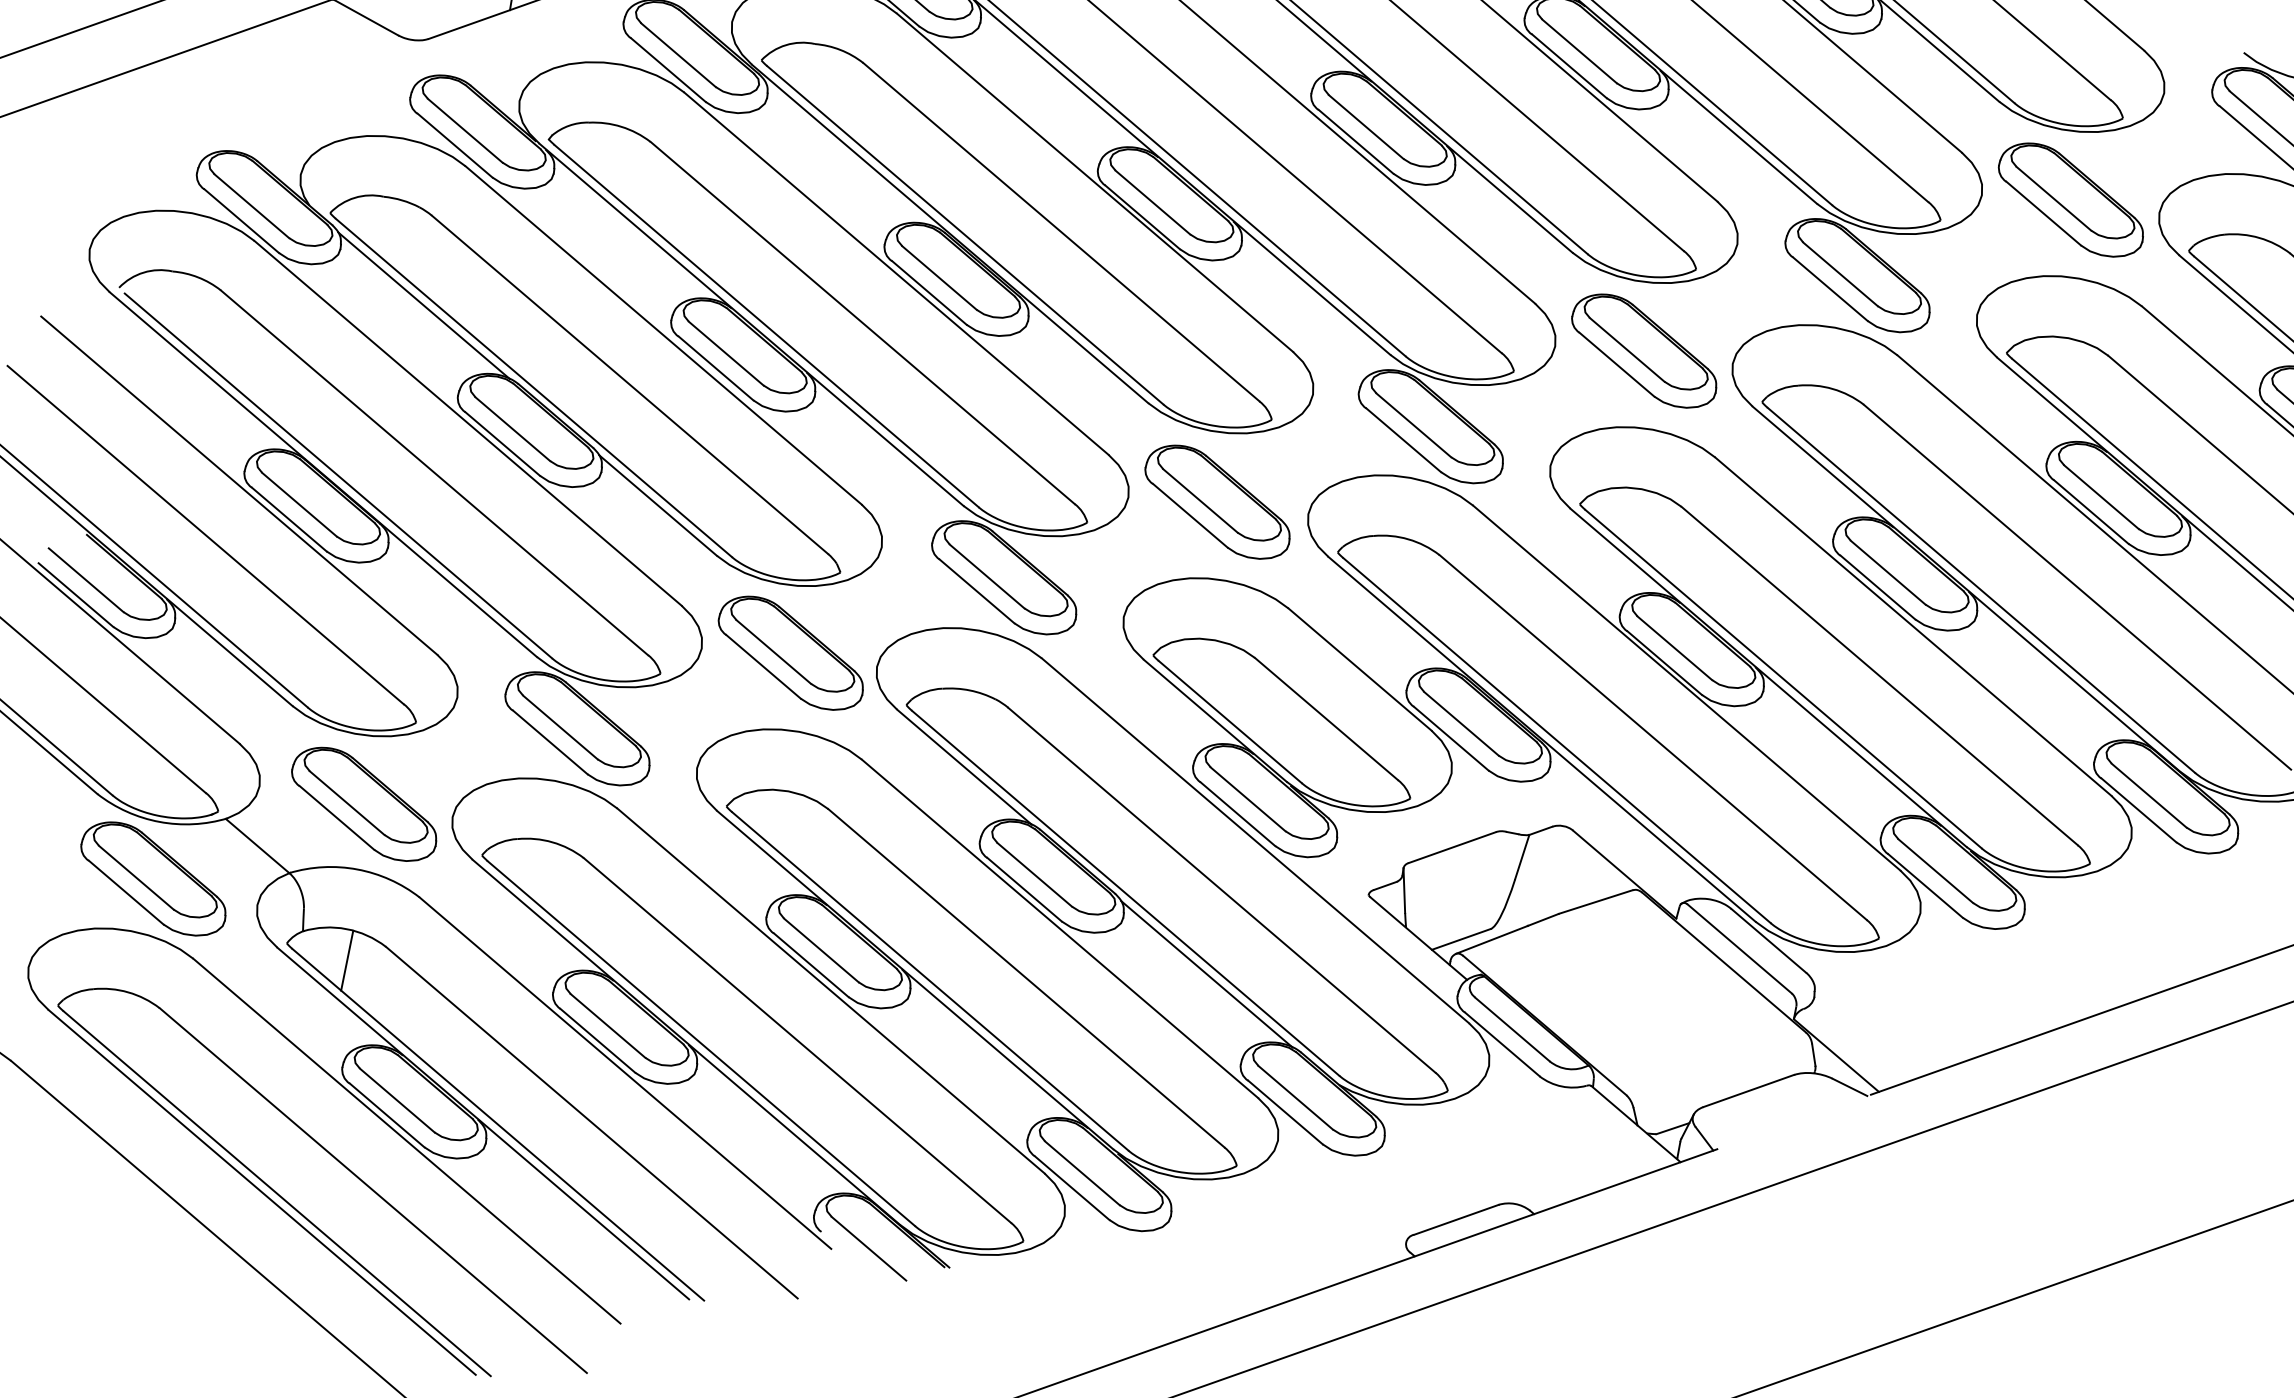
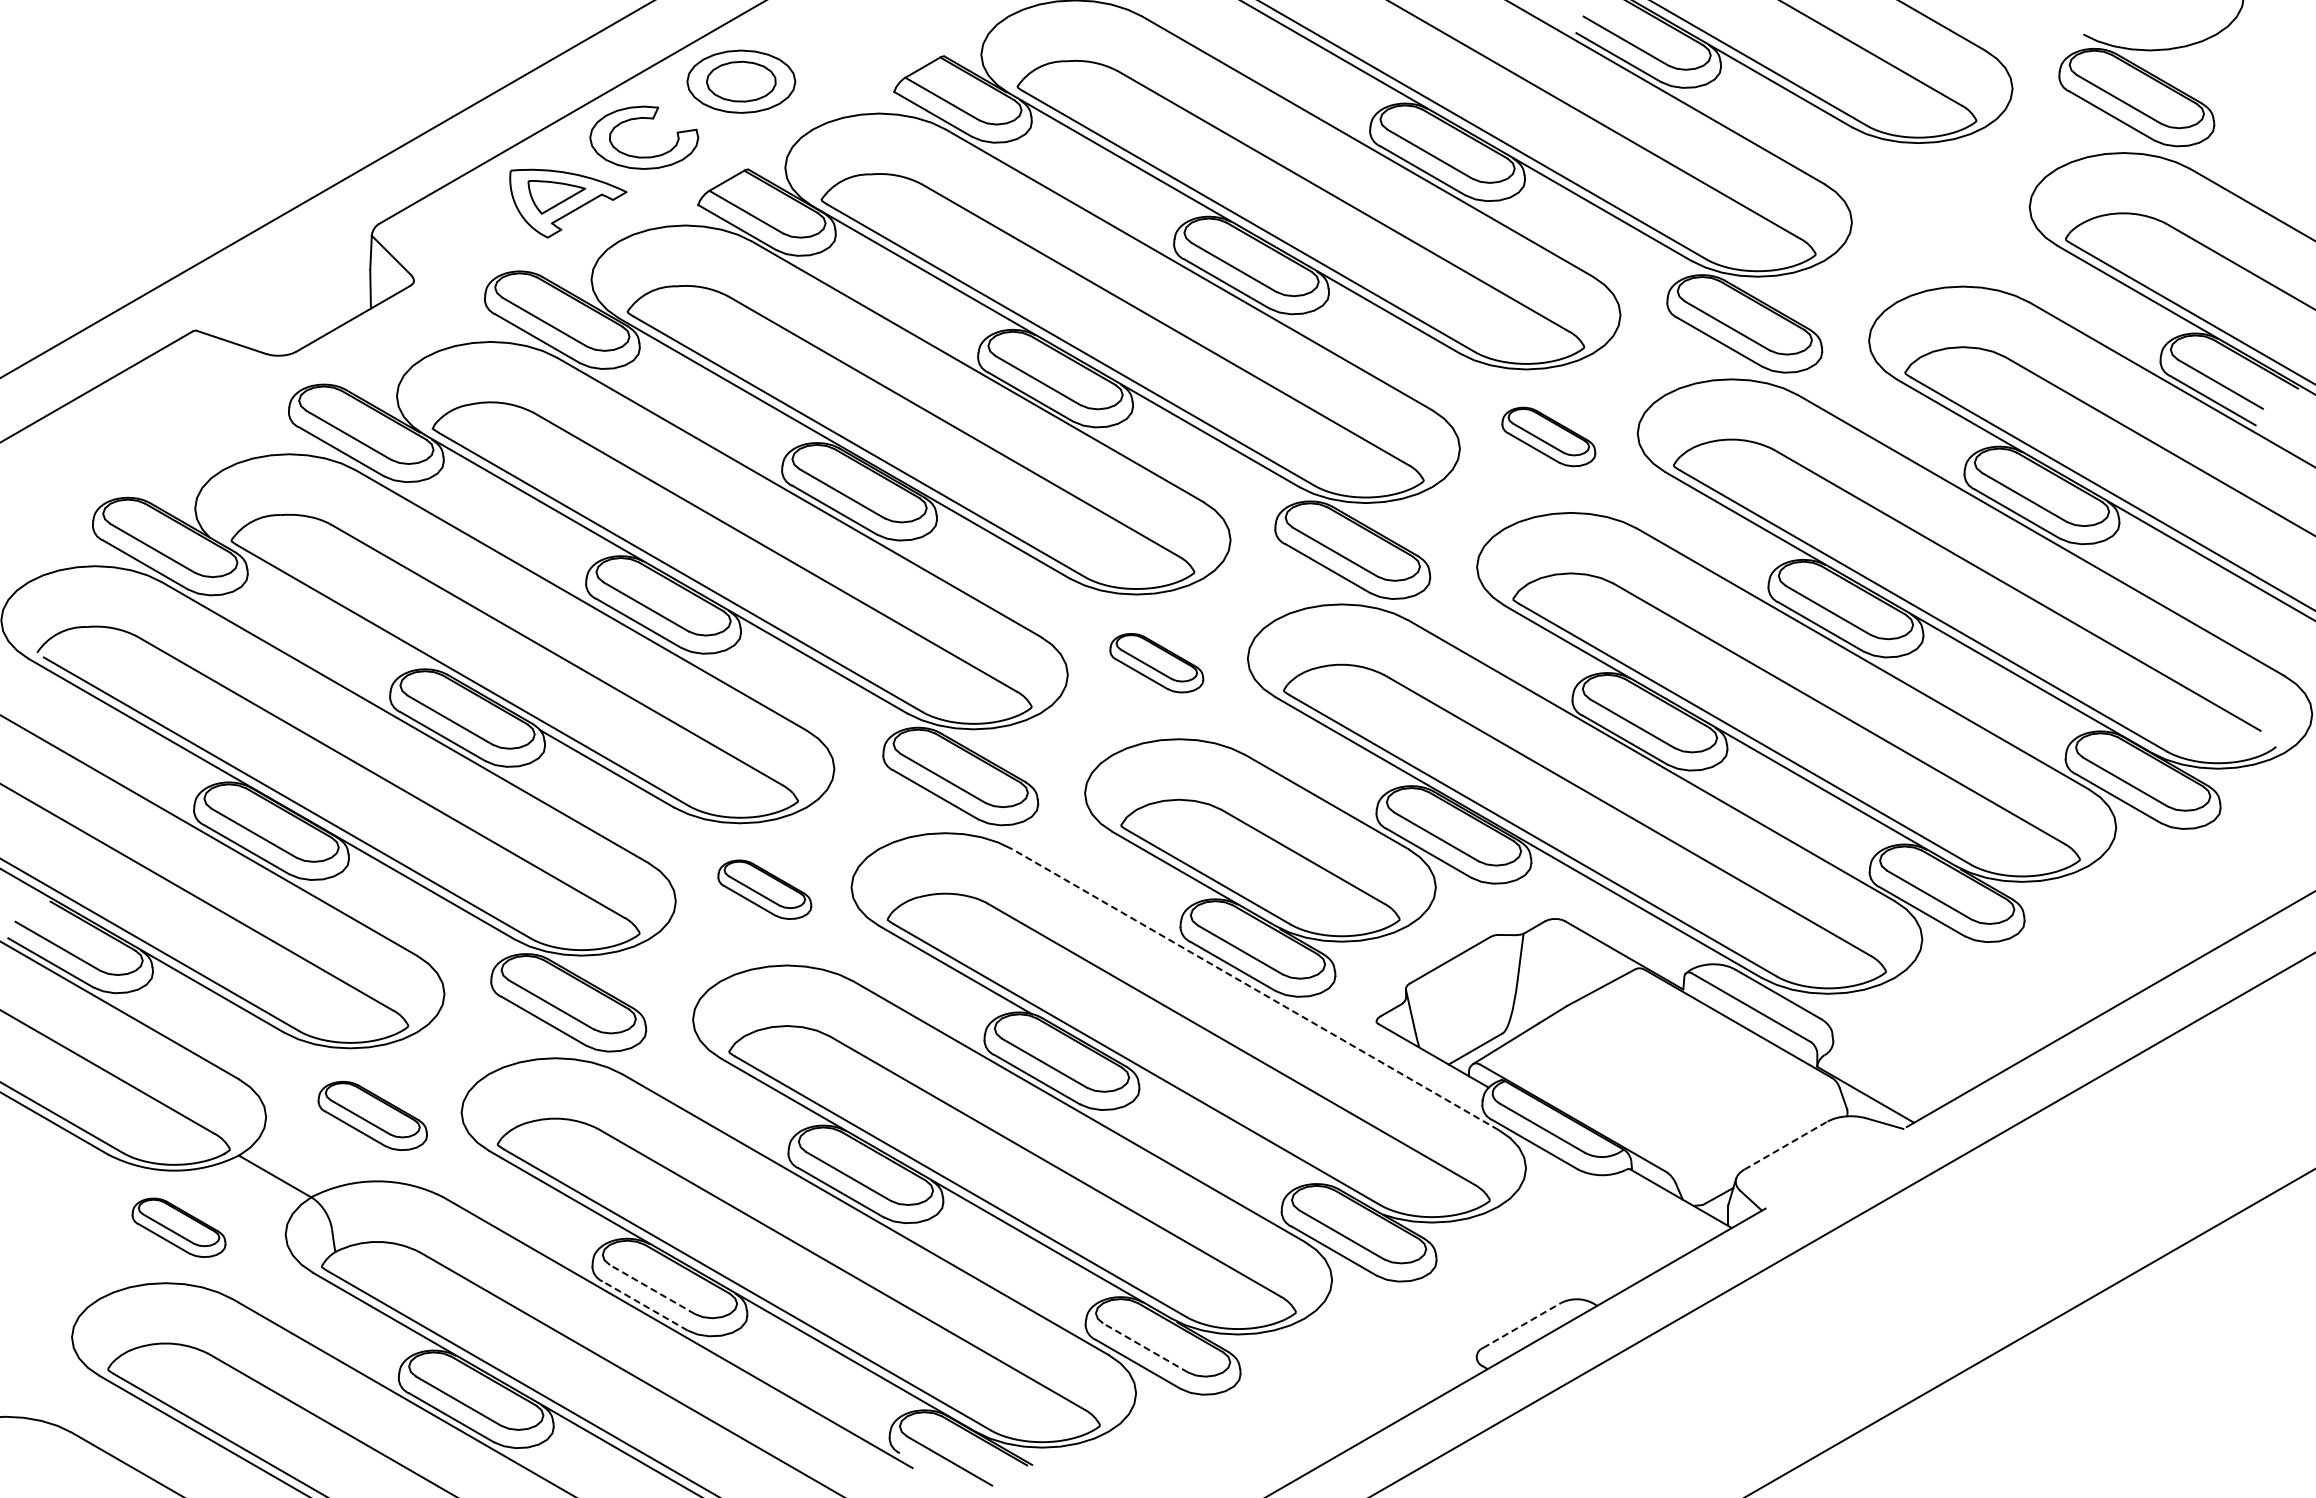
part: (2071, 199) -> (1940, 210), removed
line: (424, 305) -> (340, 614), removed
part: (1644, 350) -> (1548, 436), size x0.6
part: (1217, 501) -> (1156, 662), size x0.6
part: (791, 653) -> (764, 889), size x0.6
part: (364, 803) -> (372, 1115), size x0.7
line: (1255, 840) -> (1255, 989), solid -> dashed
part: (153, 878) -> (178, 1227), size x0.6
line: (346, 960) -> (383, 1272), removed
line: (1206, 974) -> (1231, 1129), removed
line: (608, 1025) -> (652, 1289), solid -> dashed
line: (597, 1040) -> (644, 1305), solid -> dashed
line: (1749, 1090) -> (1786, 1145), solid -> dashed
line: (1082, 1172) -> (1145, 1347), solid -> dashed
line: (1455, 1219) -> (1521, 1325), solid -> dashed

